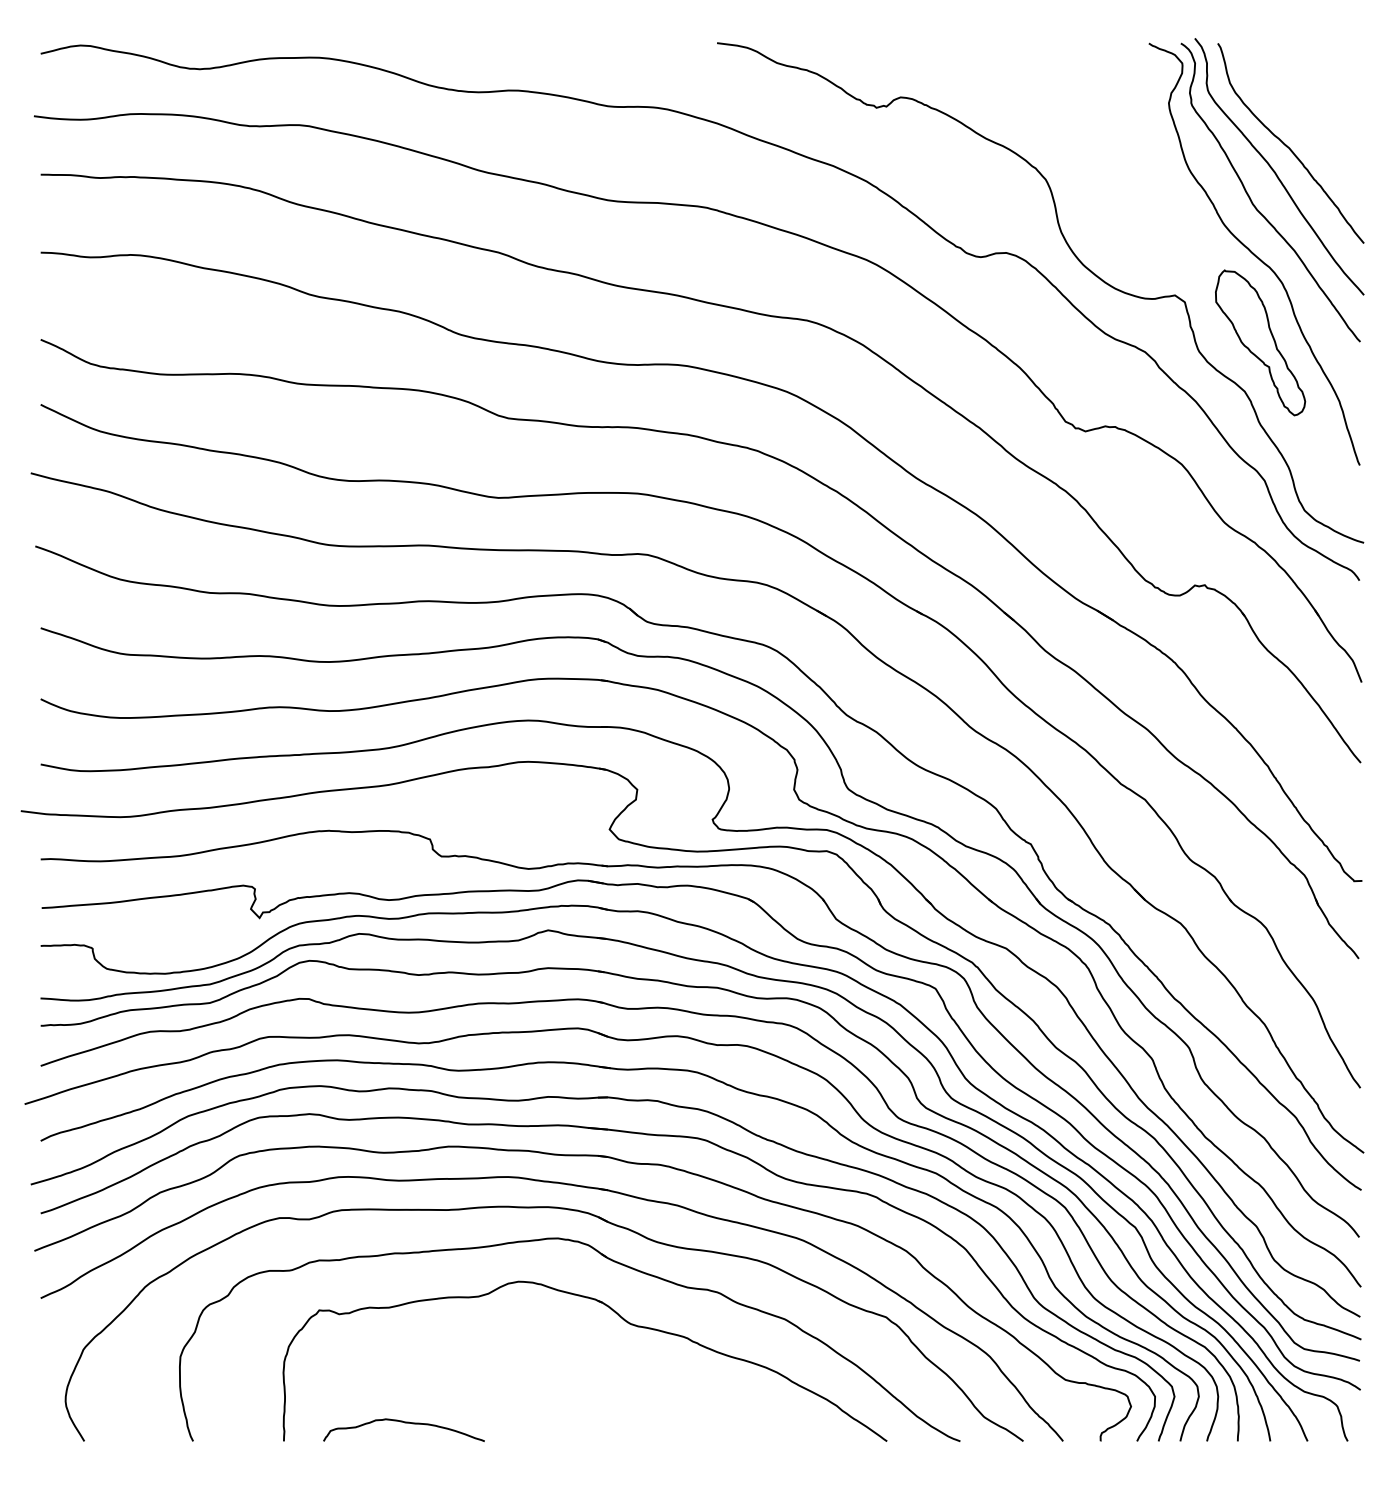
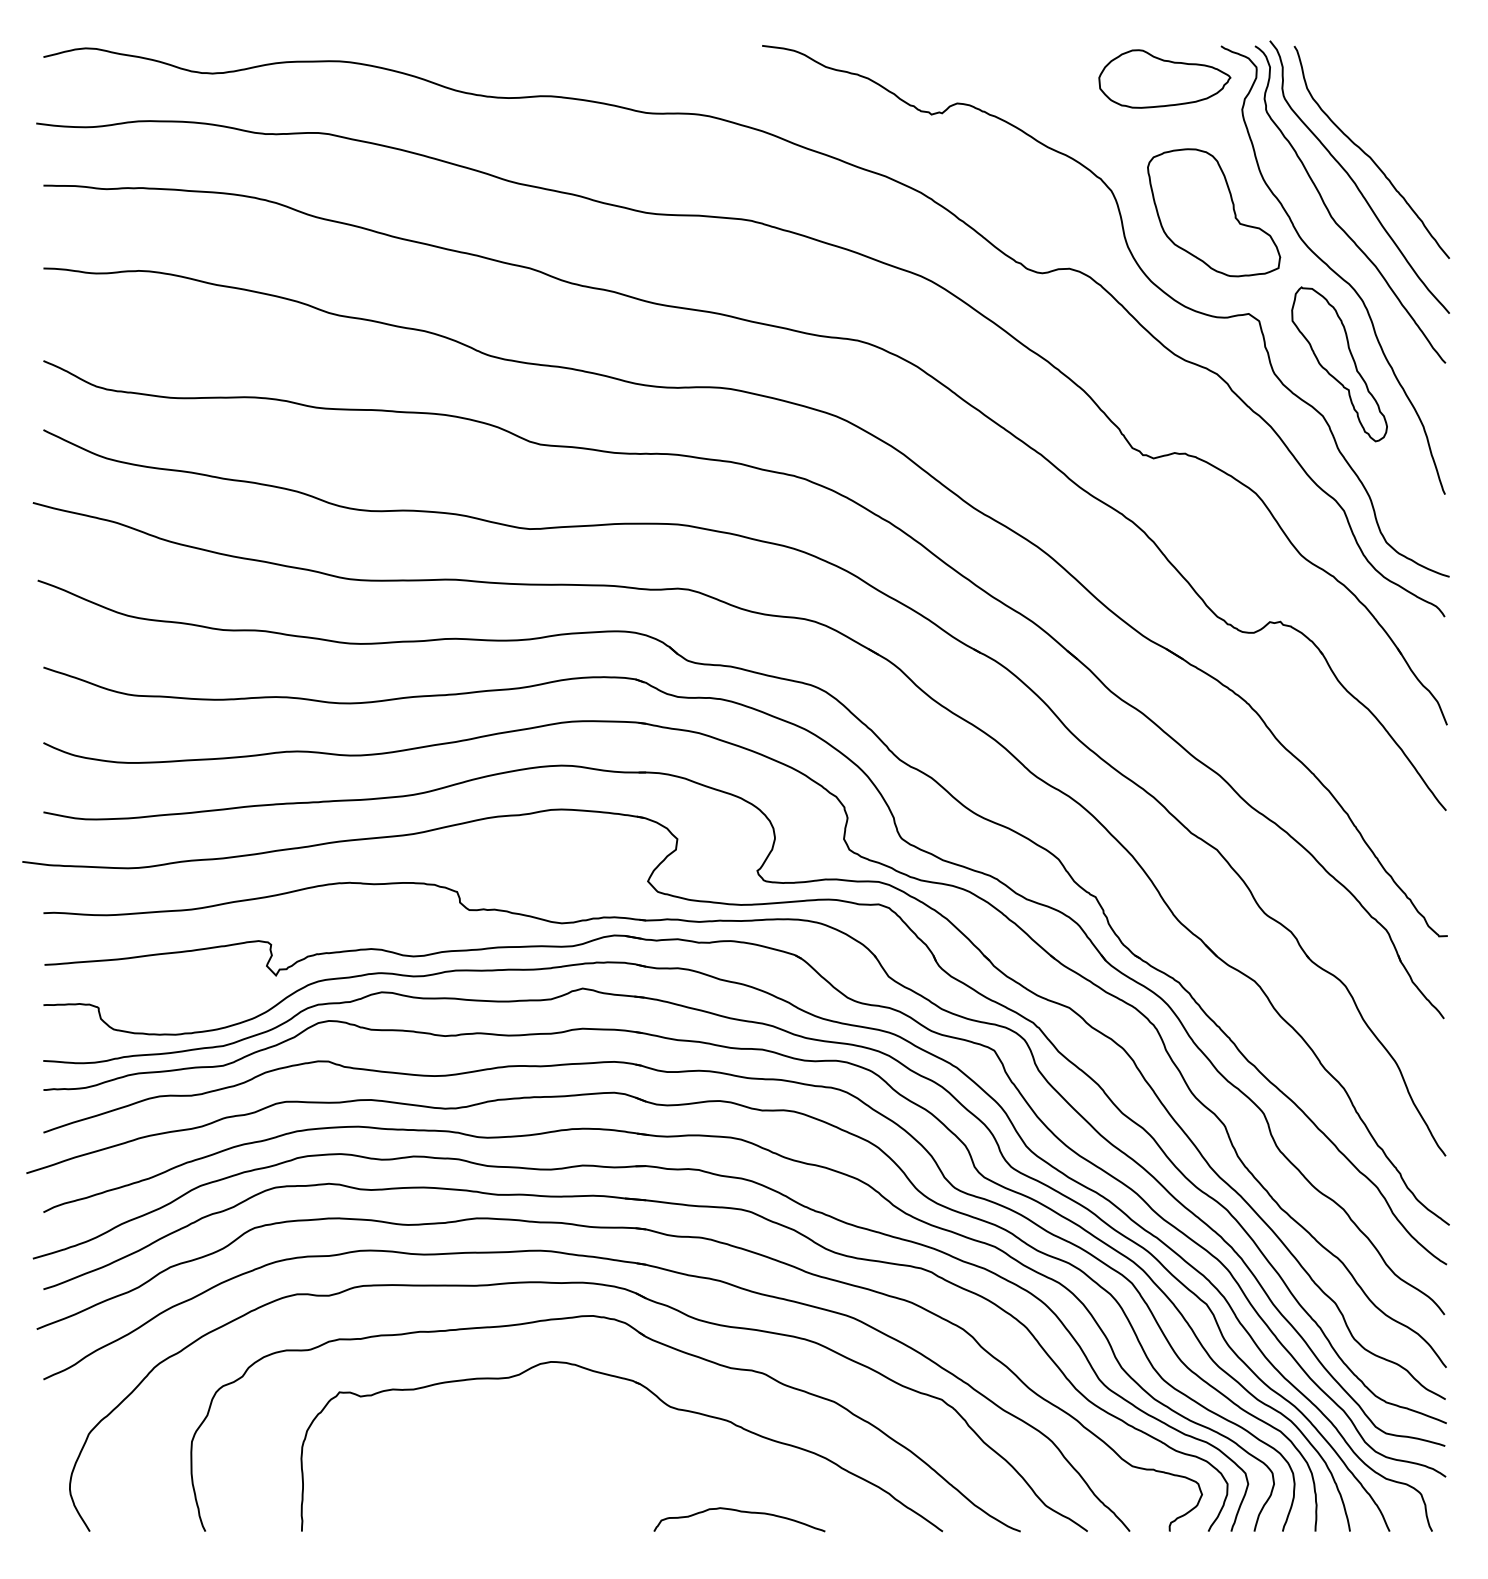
part: (1095, 73) -> (1164, 78), added
part: (1142, 199) -> (1214, 212), added
curve: (404, 1423) -> (740, 1512), moved

